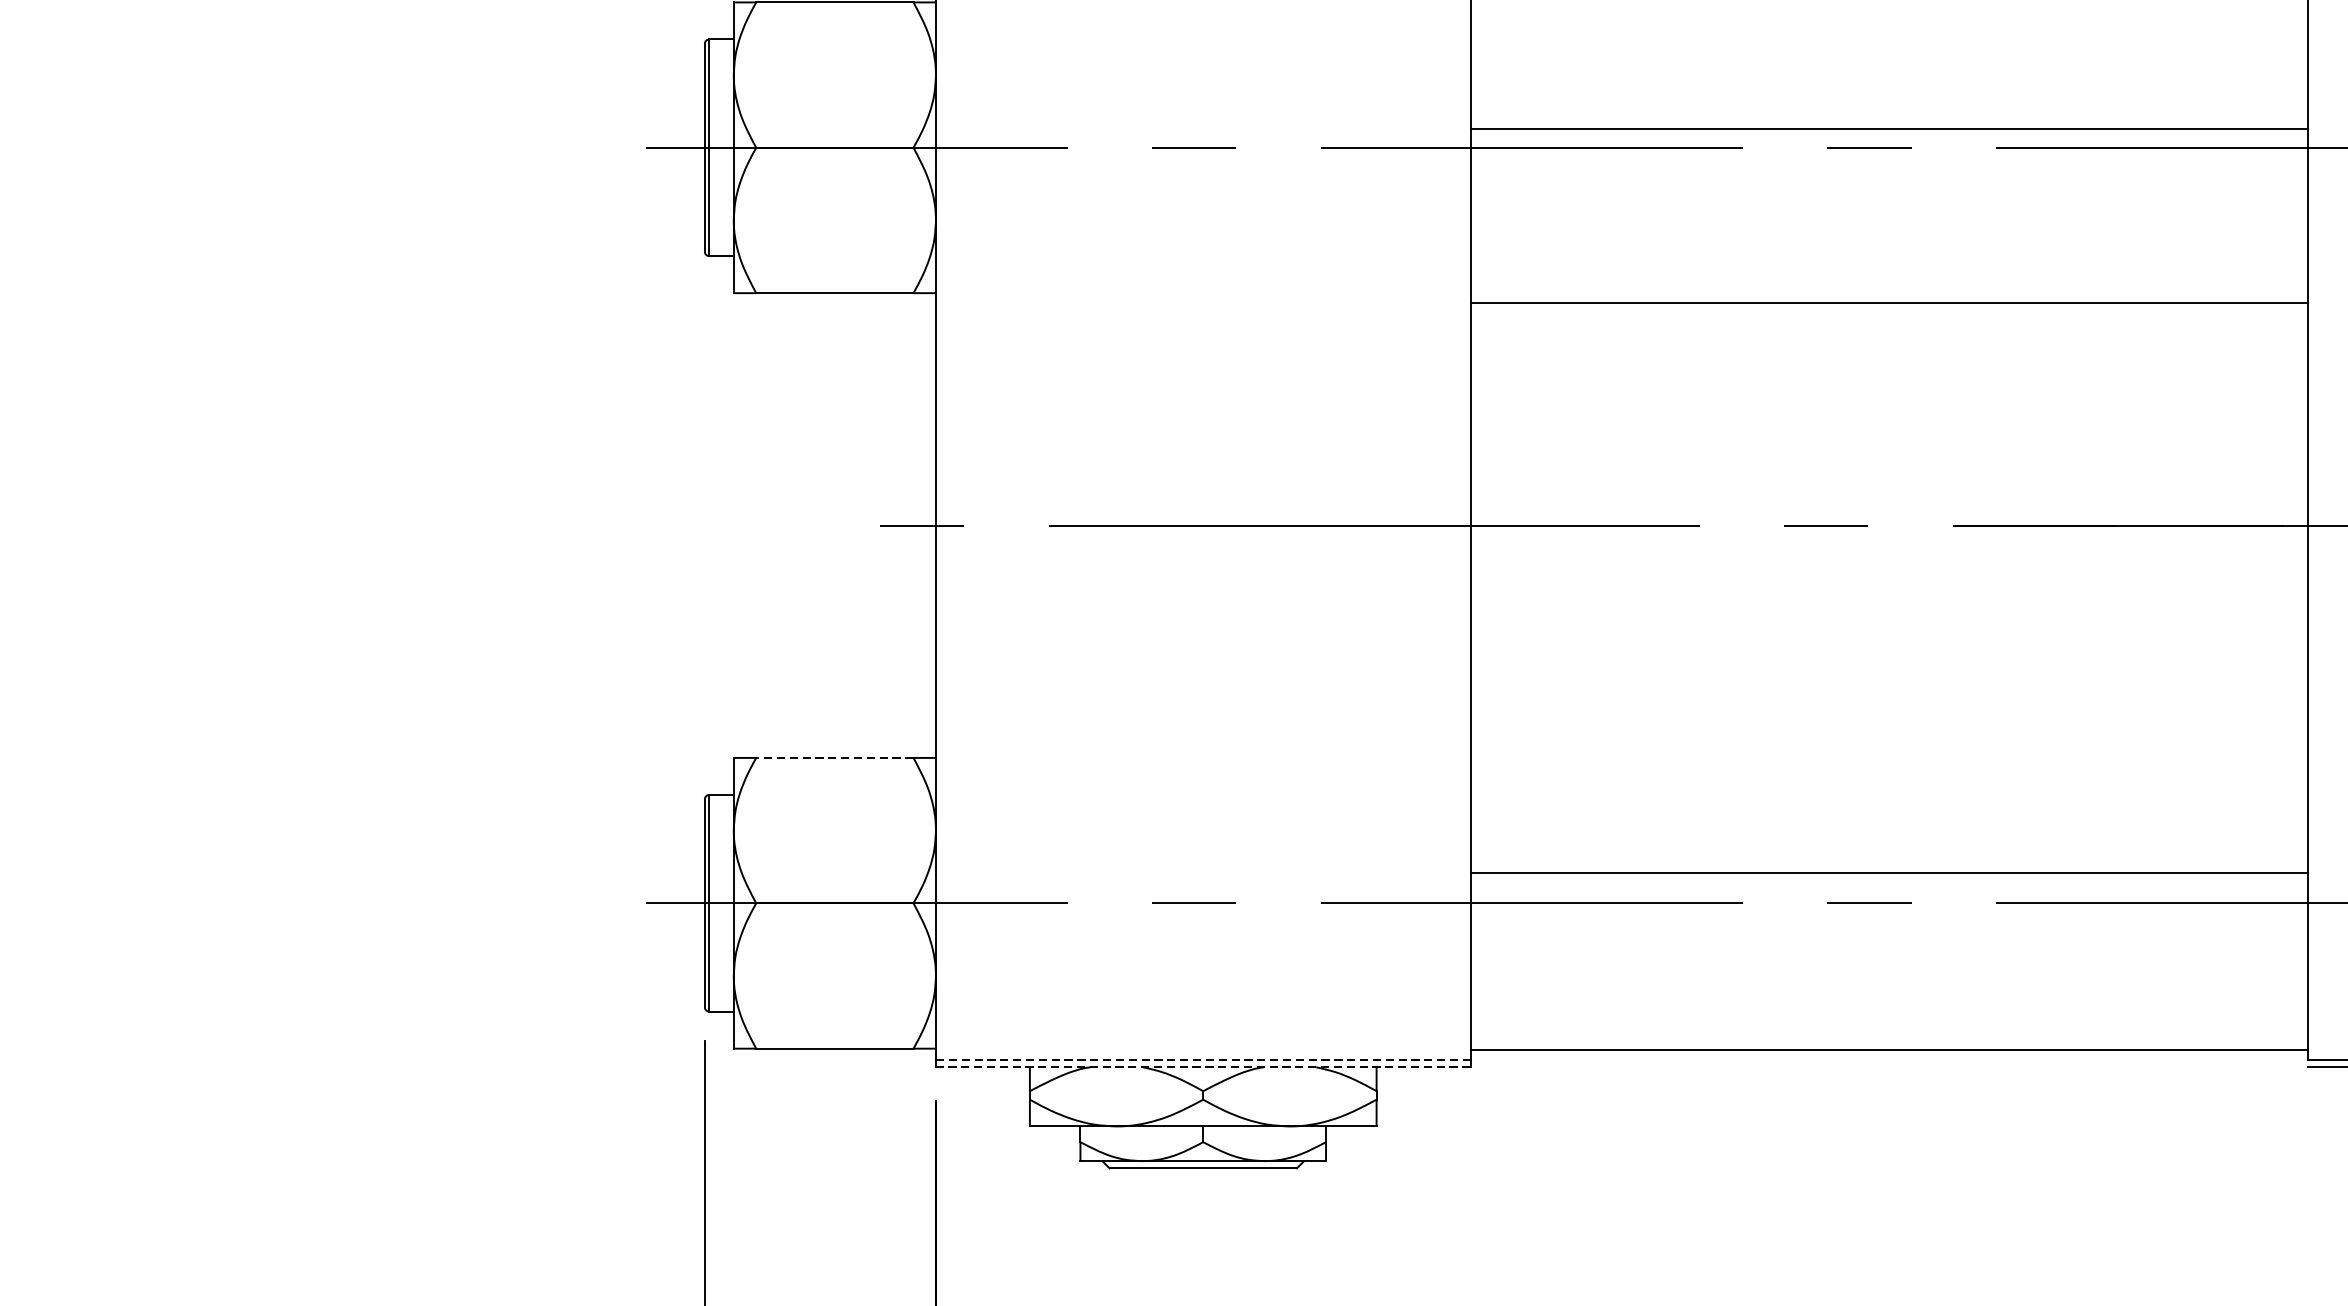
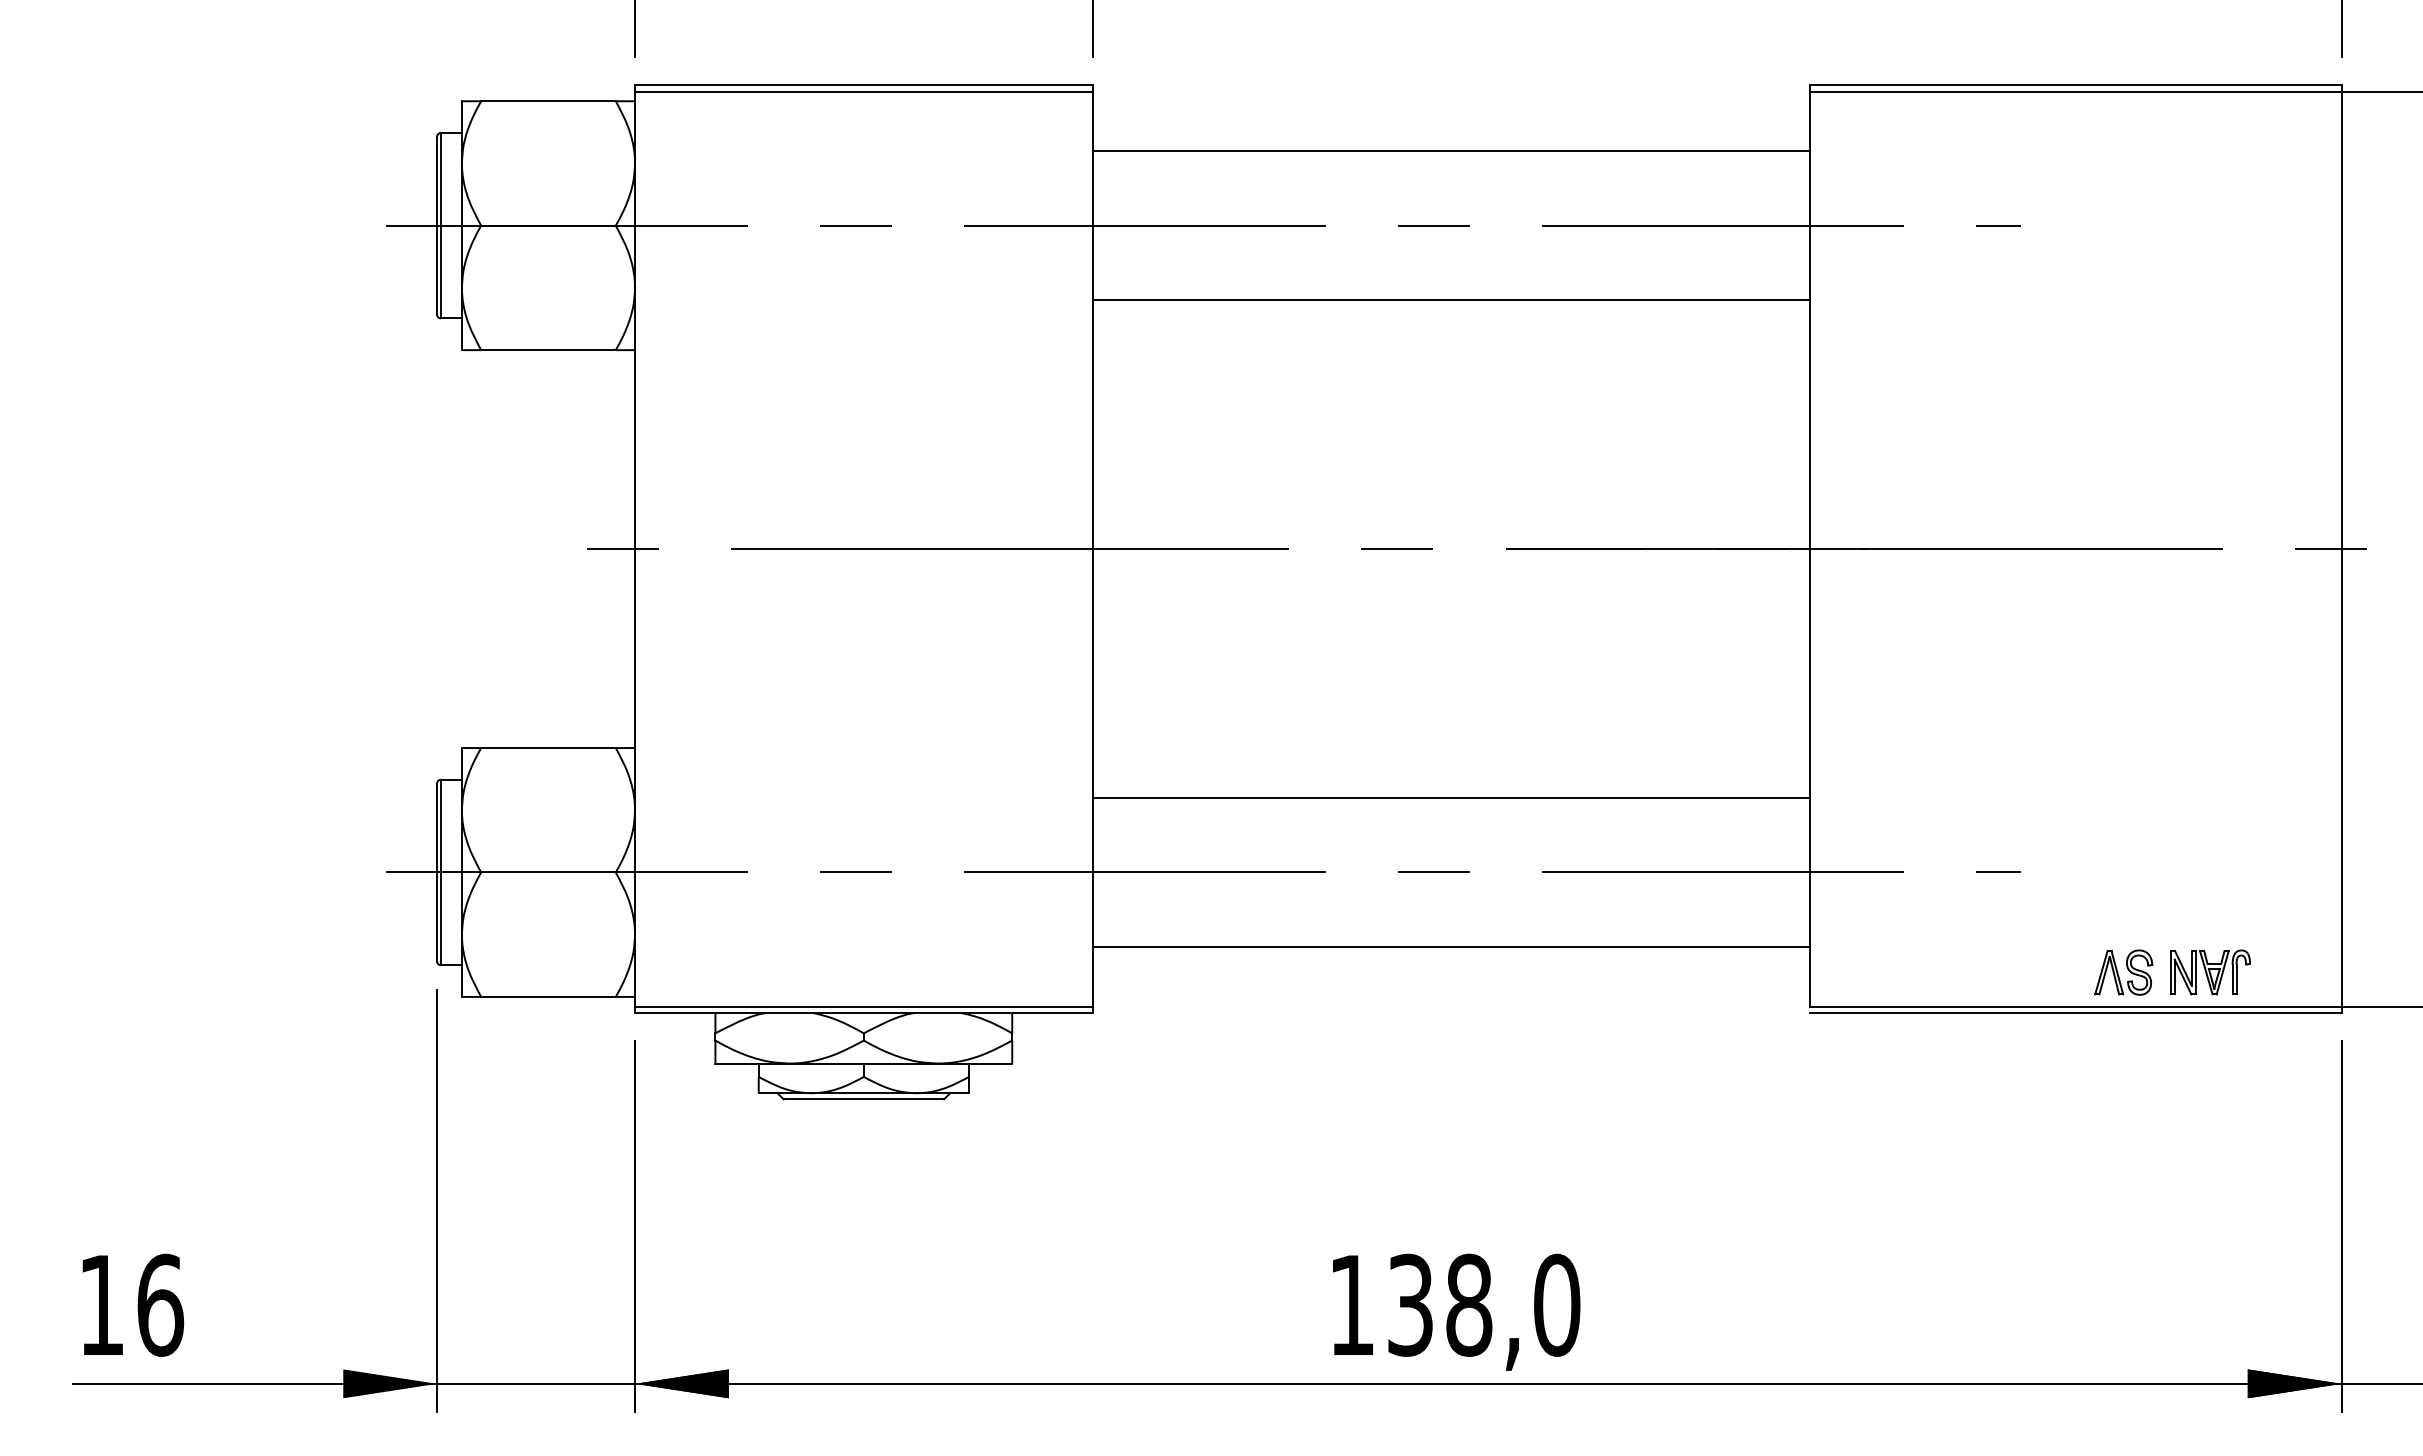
line: (1888, 128) -> (1450, 151), moved
line: (1888, 302) -> (1450, 299), moved
line: (833, 758) -> (547, 748), dashed -> solid
line: (1888, 872) -> (1450, 798), moved
line: (1888, 1049) -> (1450, 946), moved
line: (1202, 1059) -> (863, 1006), dashed -> solid
line: (1202, 1066) -> (863, 1012), dashed -> solid

